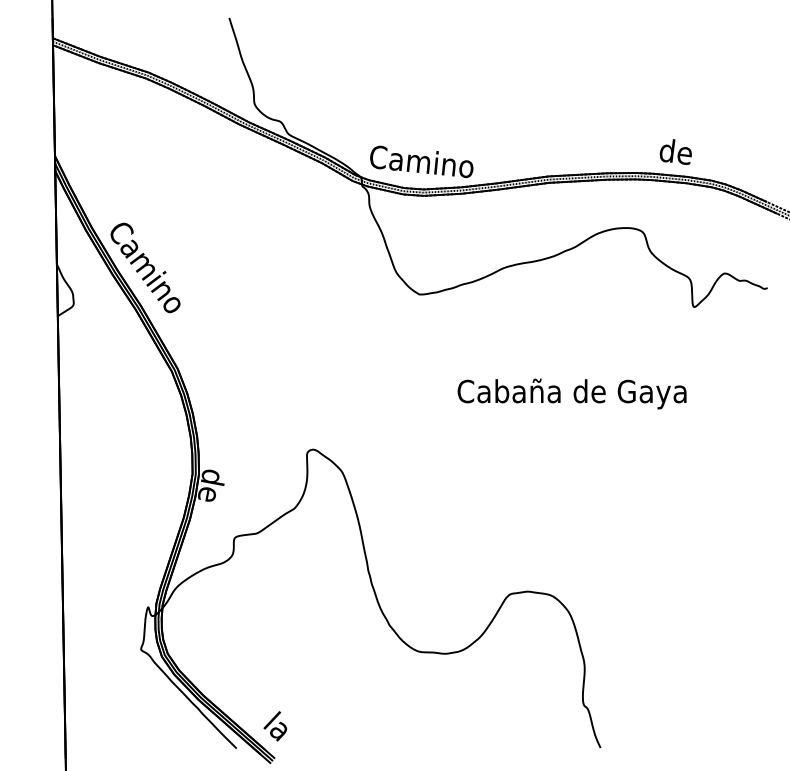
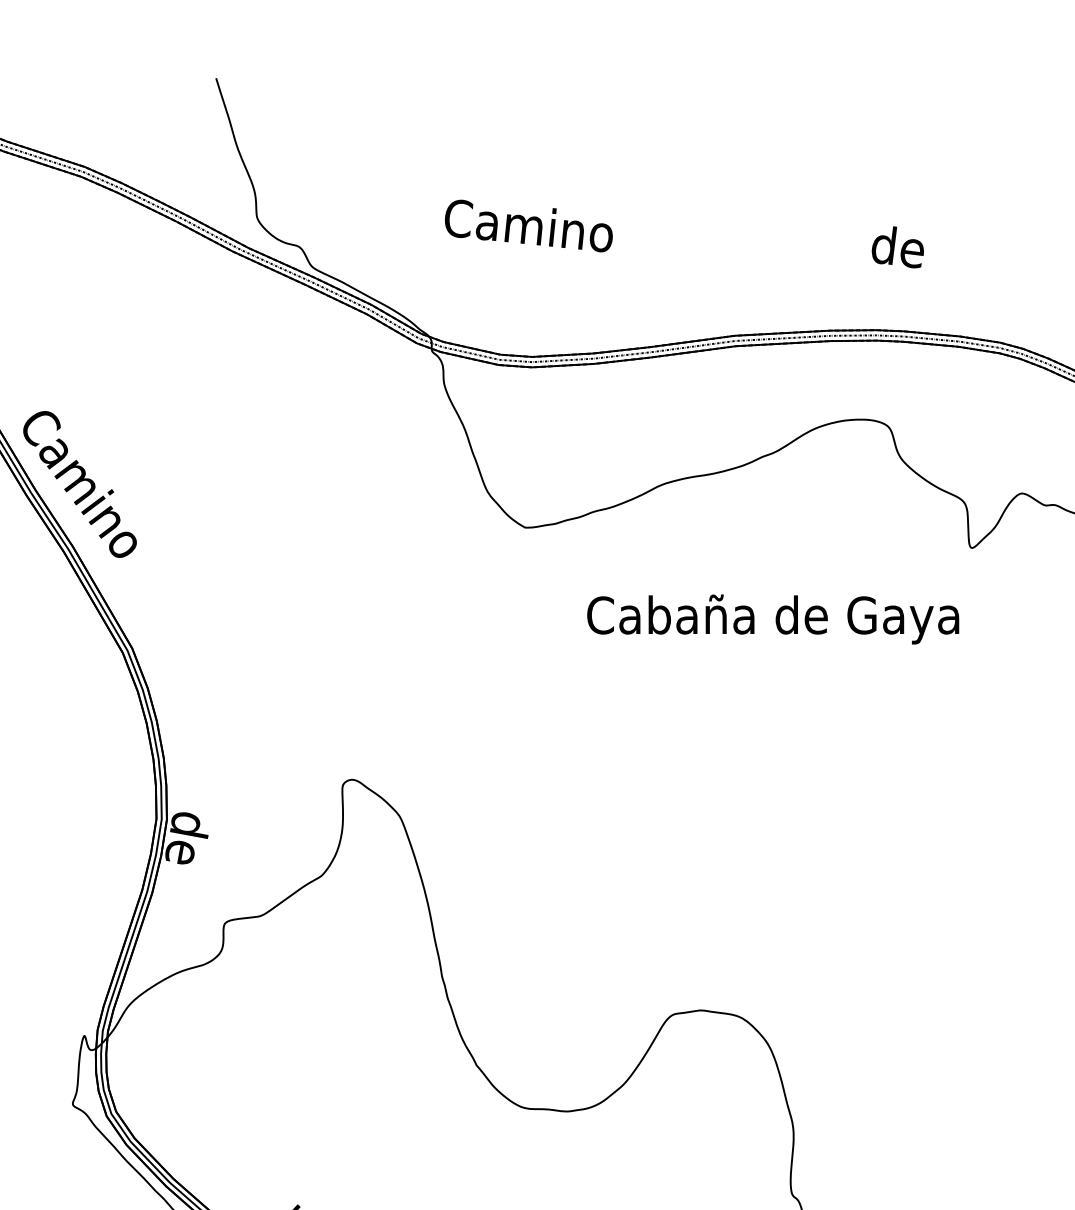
text: (675, 151) -> (897, 246), moved
text: (421, 161) -> (528, 225), moved
text: (571, 393) -> (772, 618), moved

